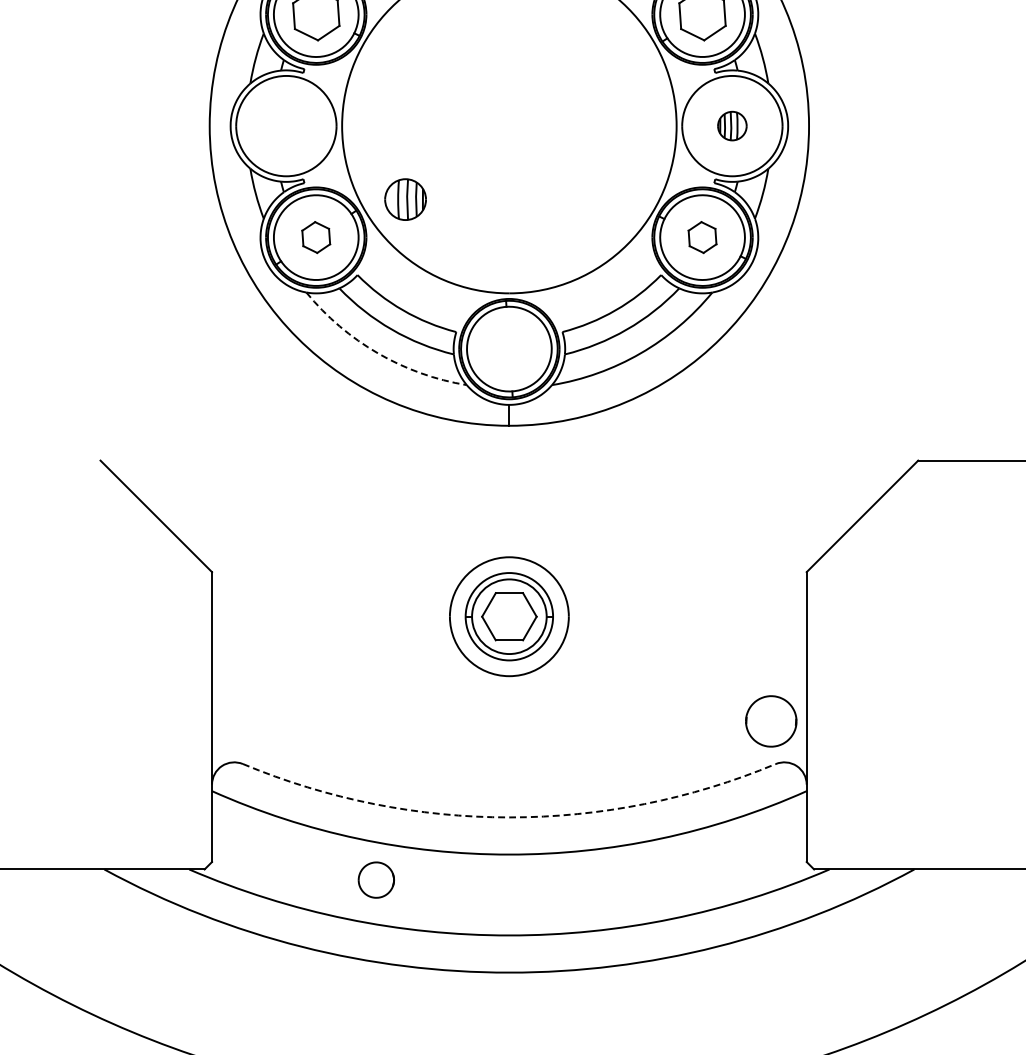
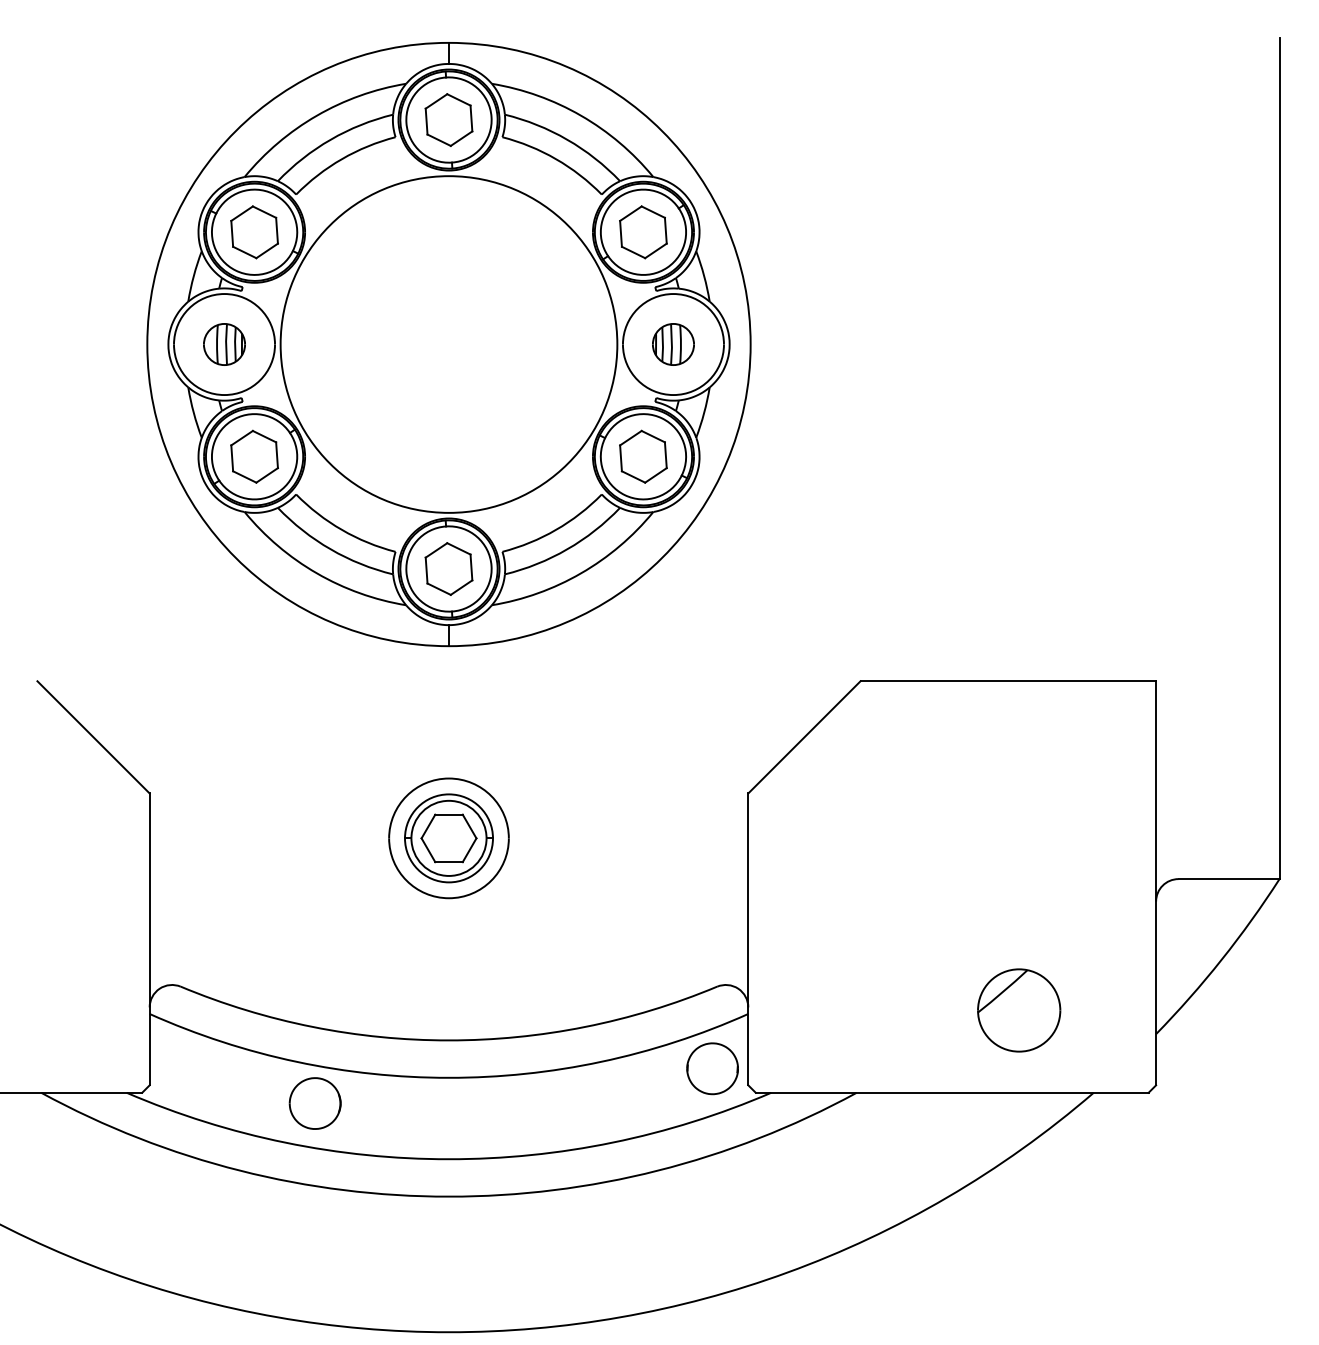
part: (732, 126) -> (673, 344), size x1.43
part: (405, 199) -> (224, 344), moved
part: (316, 237) -> (254, 456), size x1.67
part: (702, 237) -> (643, 456), size x1.67
part: (508, 348) -> (448, 568), added
arc: (377, 353) -> (316, 573), dashed -> solid
part: (771, 721) -> (712, 1068), moved
arc: (509, 817) -> (449, 1040), dashed -> solid
part: (375, 880) -> (314, 1103), size x1.43

